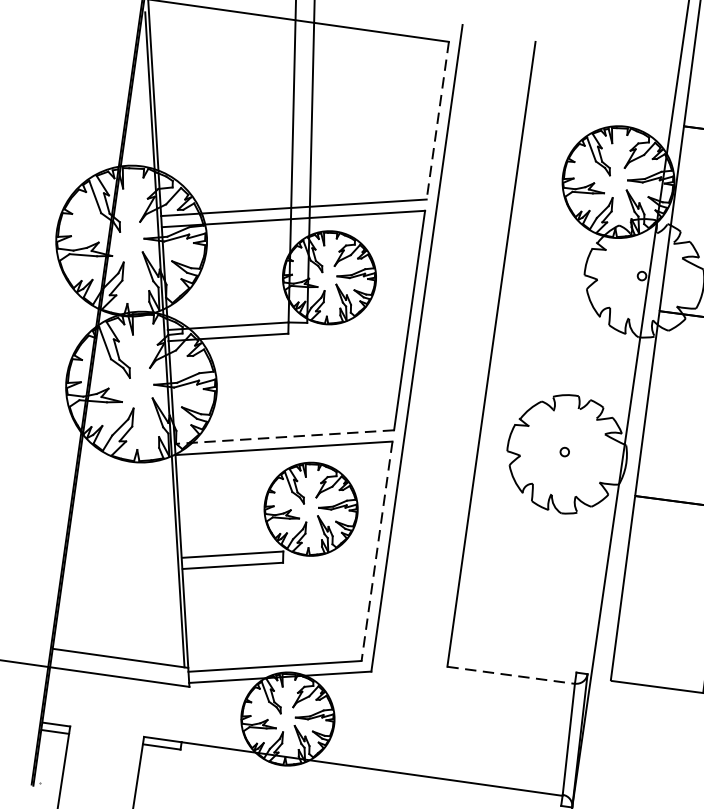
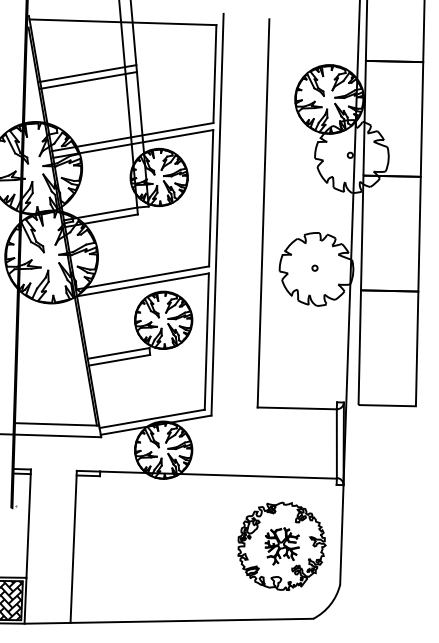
line: (232, 97) -> (87, 73), added
line: (232, 108) -> (88, 80), added
line: (437, 121) -> (214, 74), dashed -> solid
line: (284, 436) -> (142, 277), dashed -> solid
line: (376, 552) -> (206, 342), dashed -> solid
line: (511, 675) -> (297, 408), dashed -> solid

